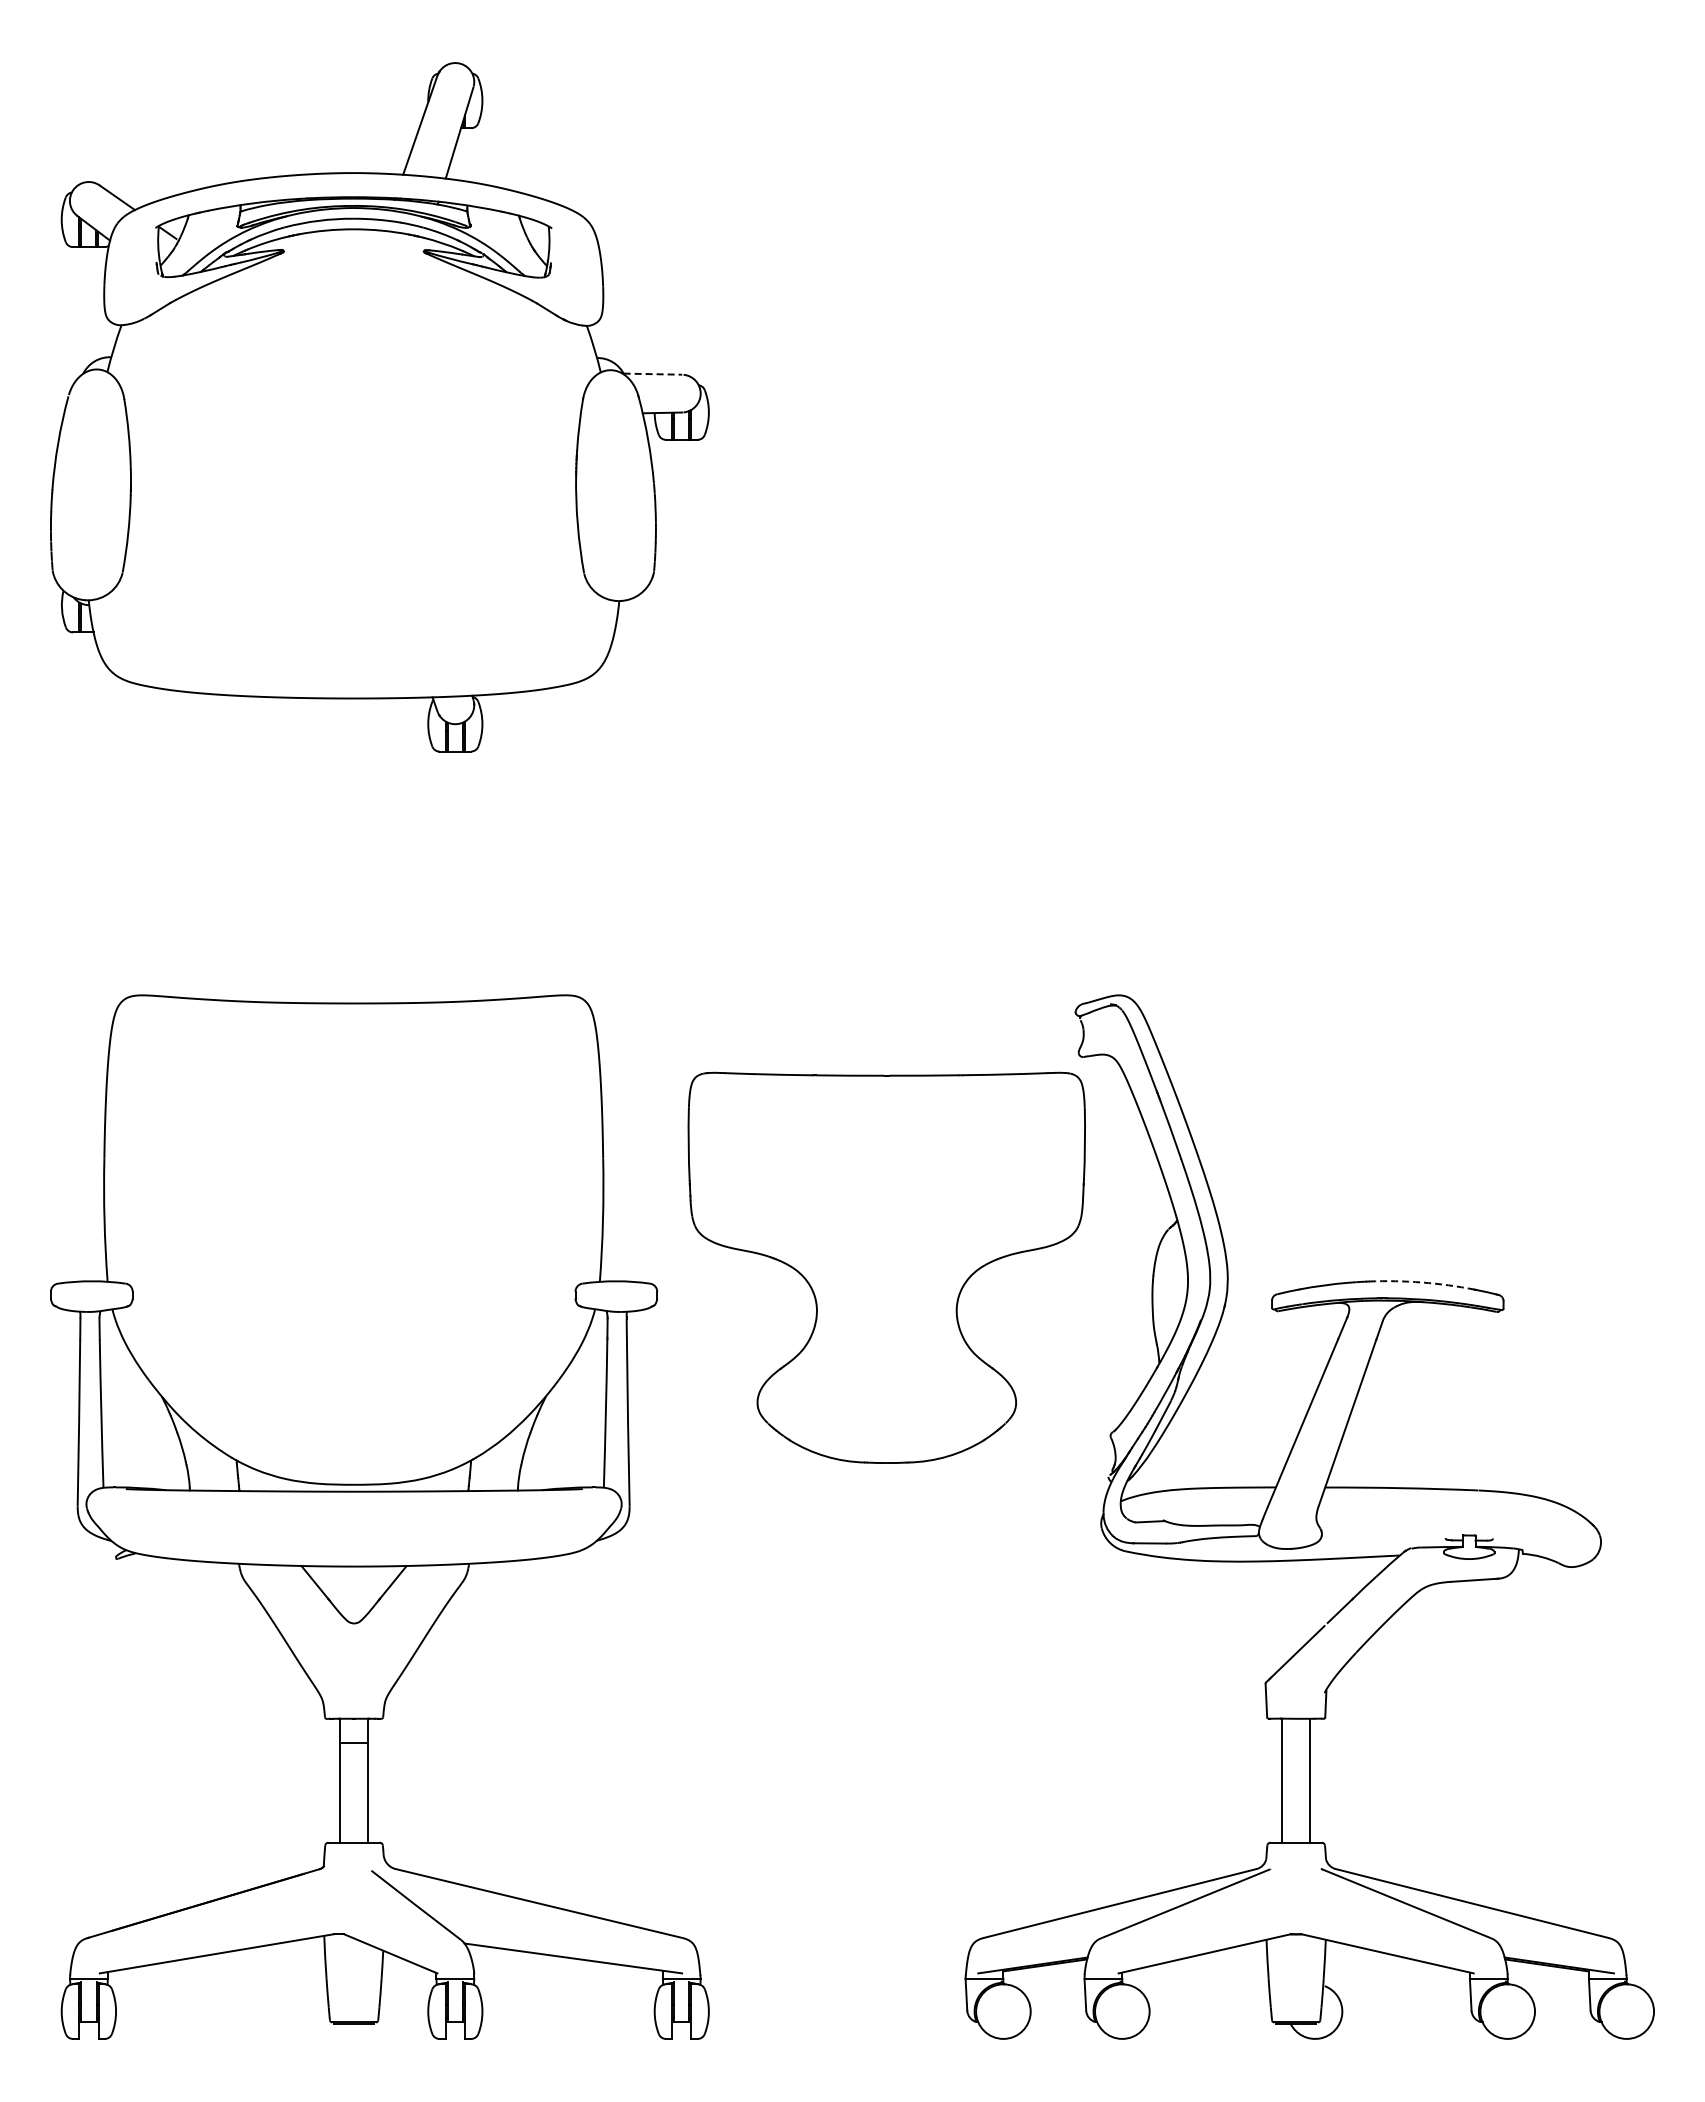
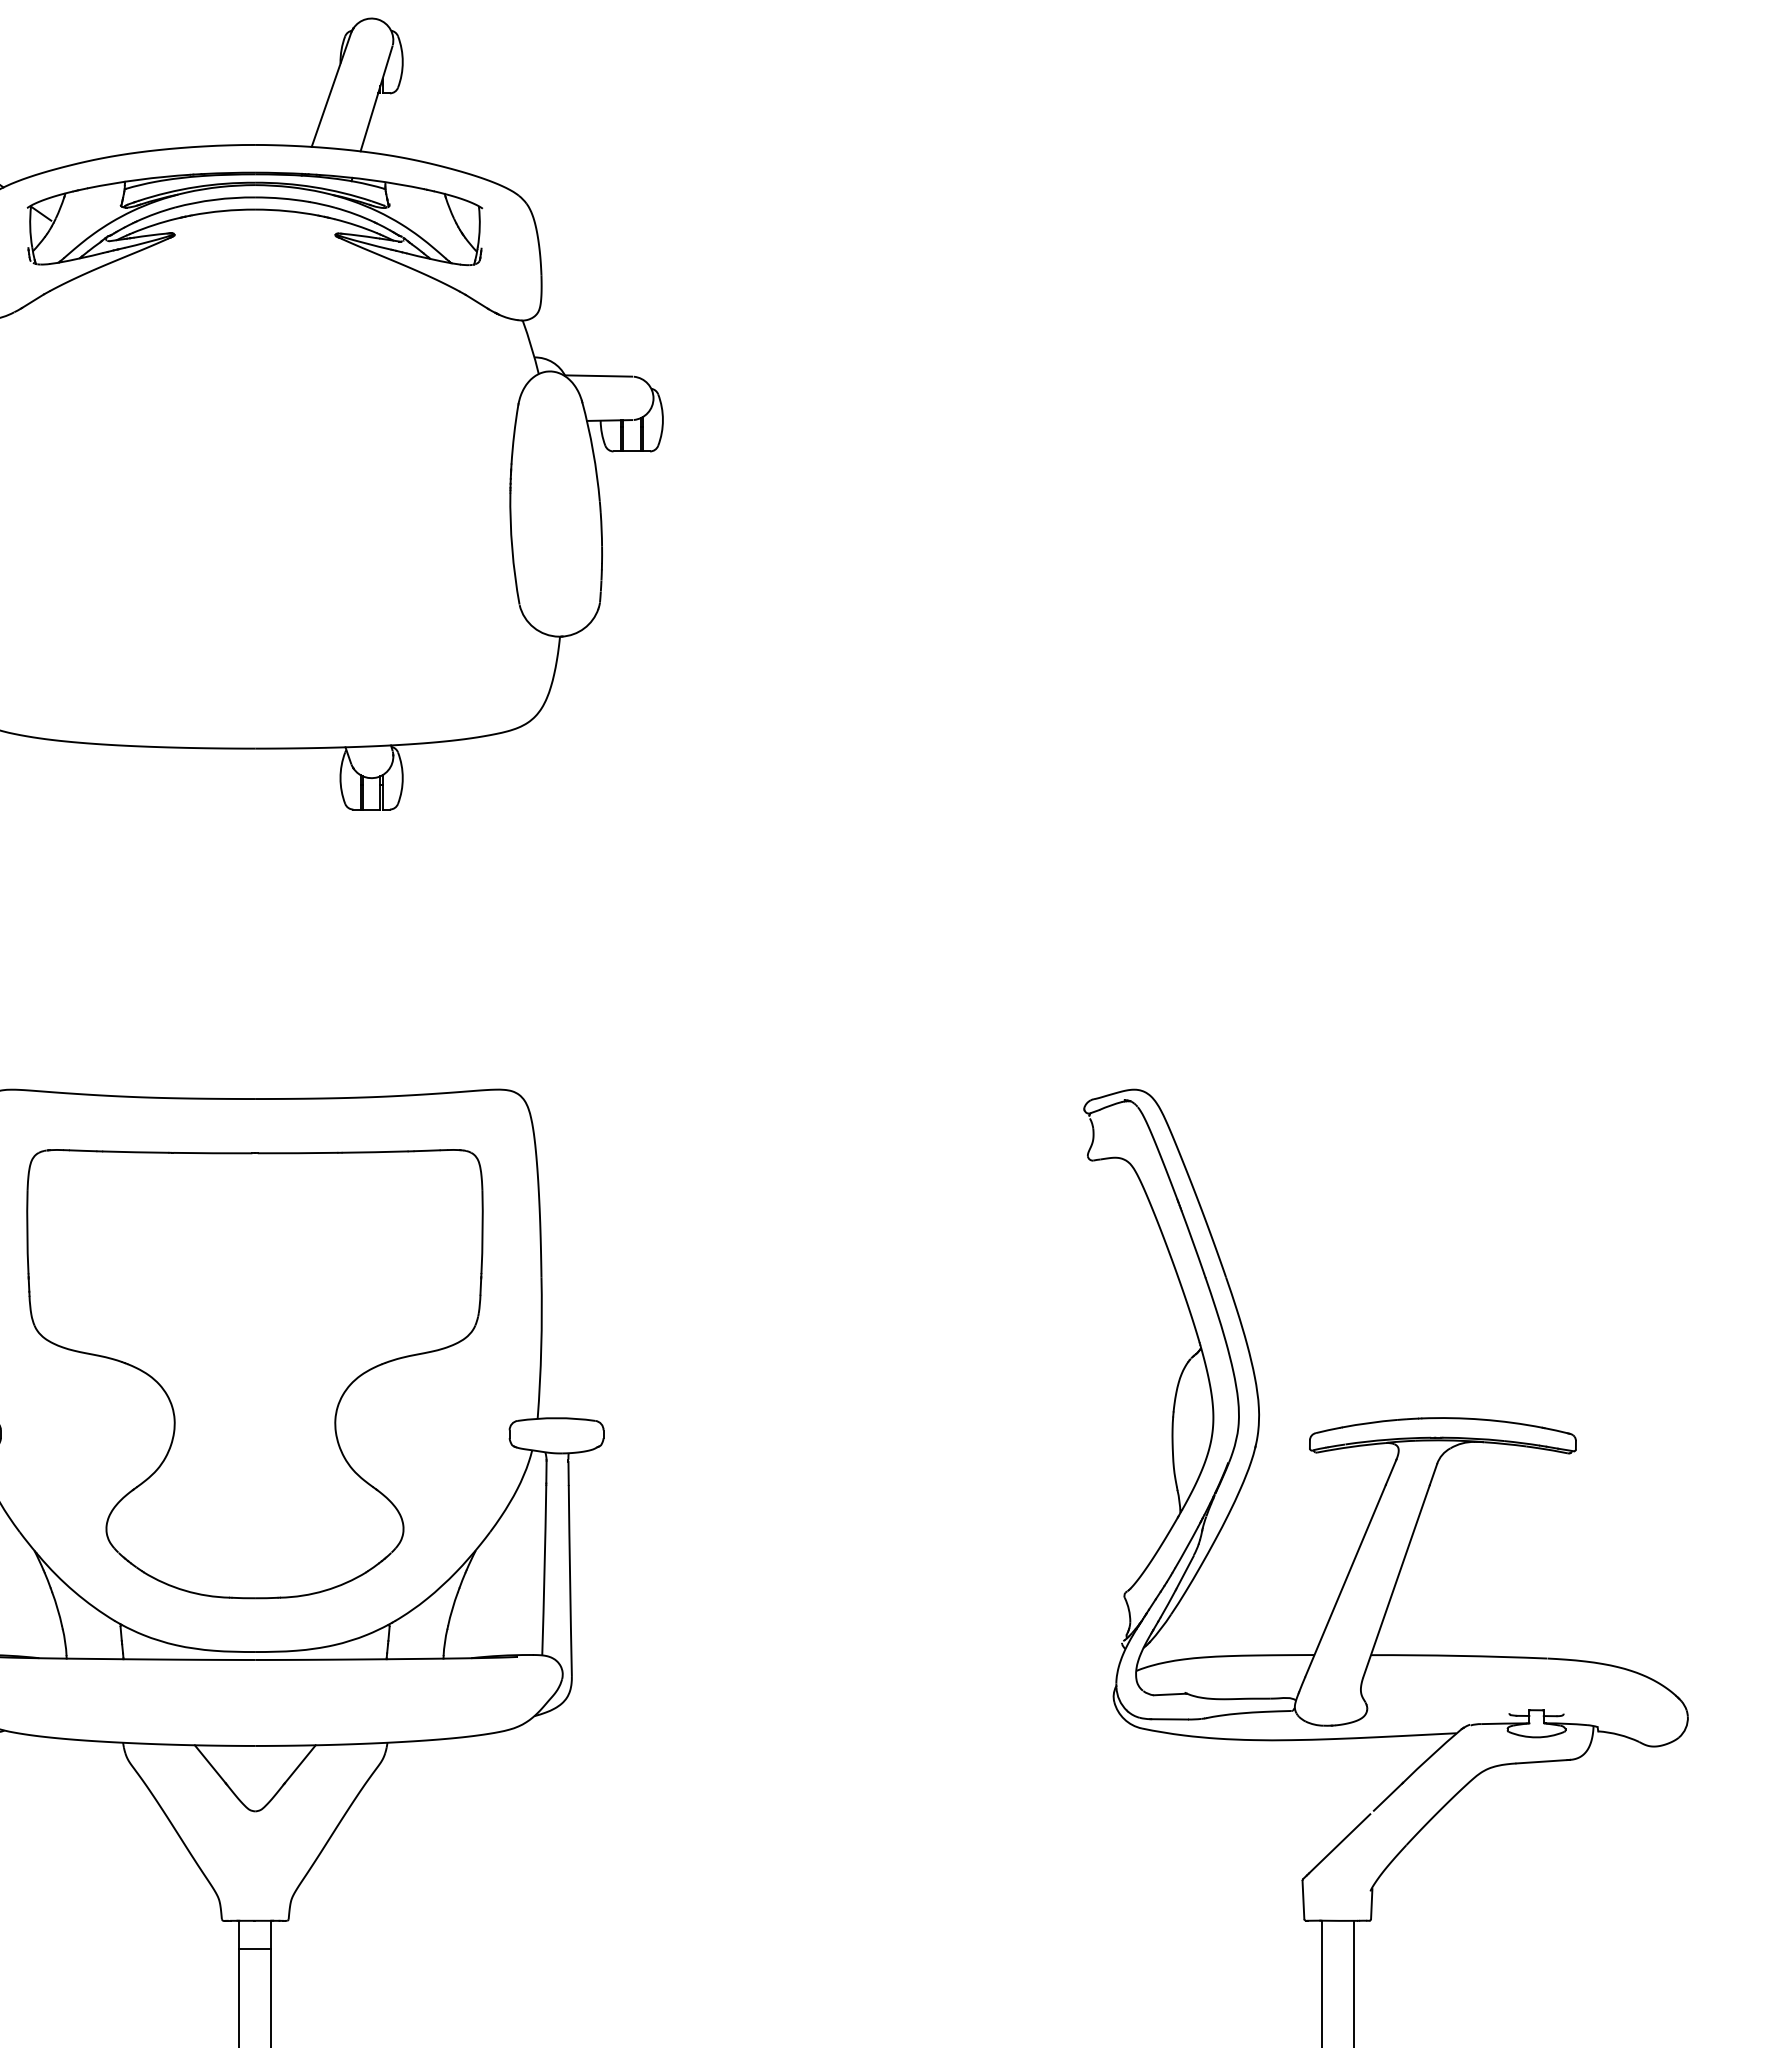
line: (653, 374) -> (599, 376), dashed -> solid
part: (886, 1267) -> (254, 1373), moved
arc: (1422, 1282) -> (1482, 1419), dashed -> solid

